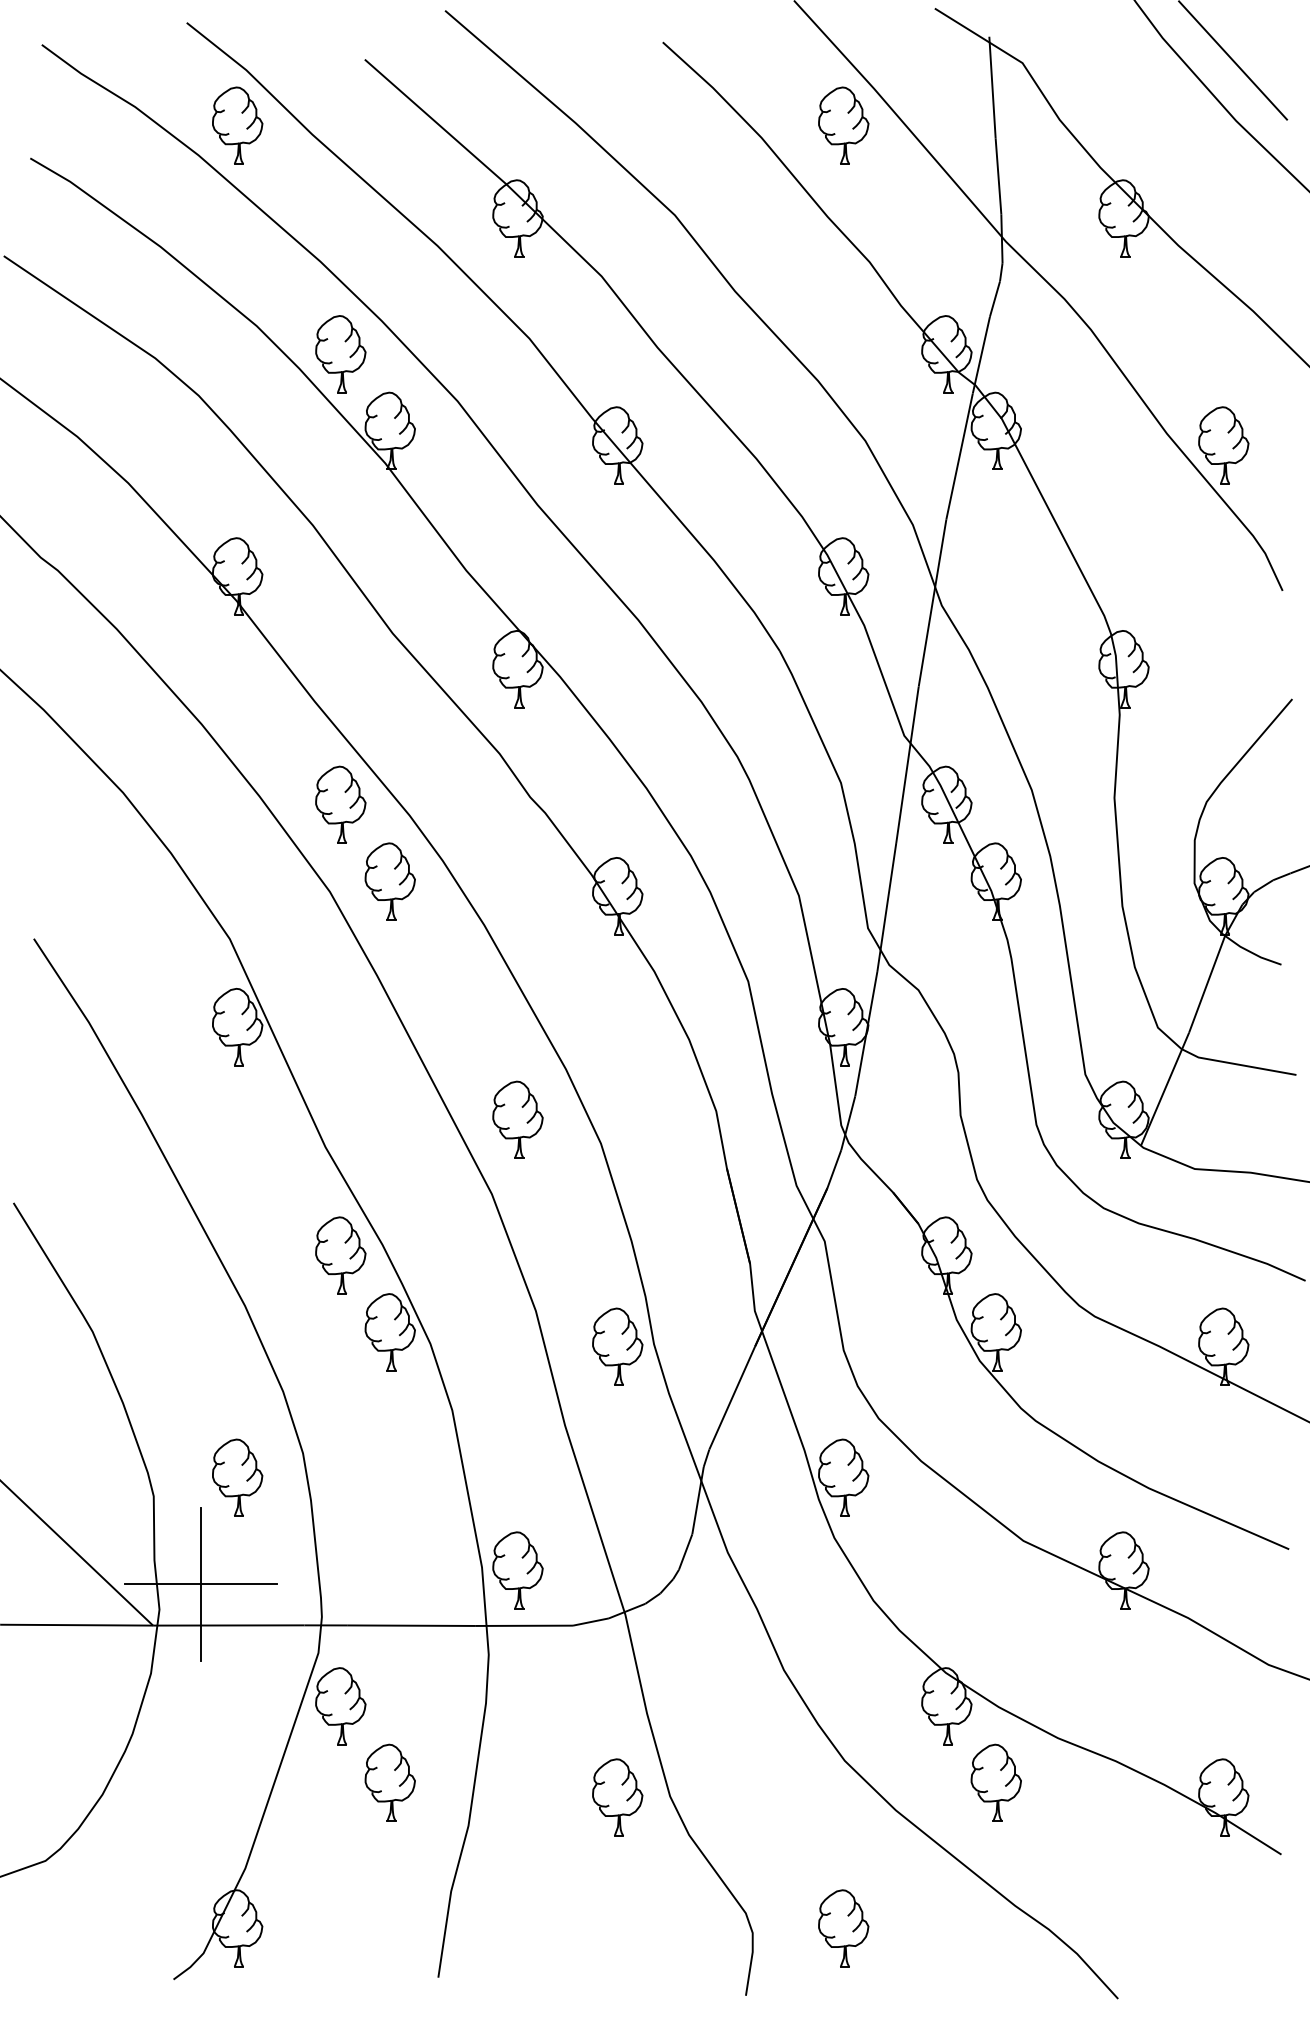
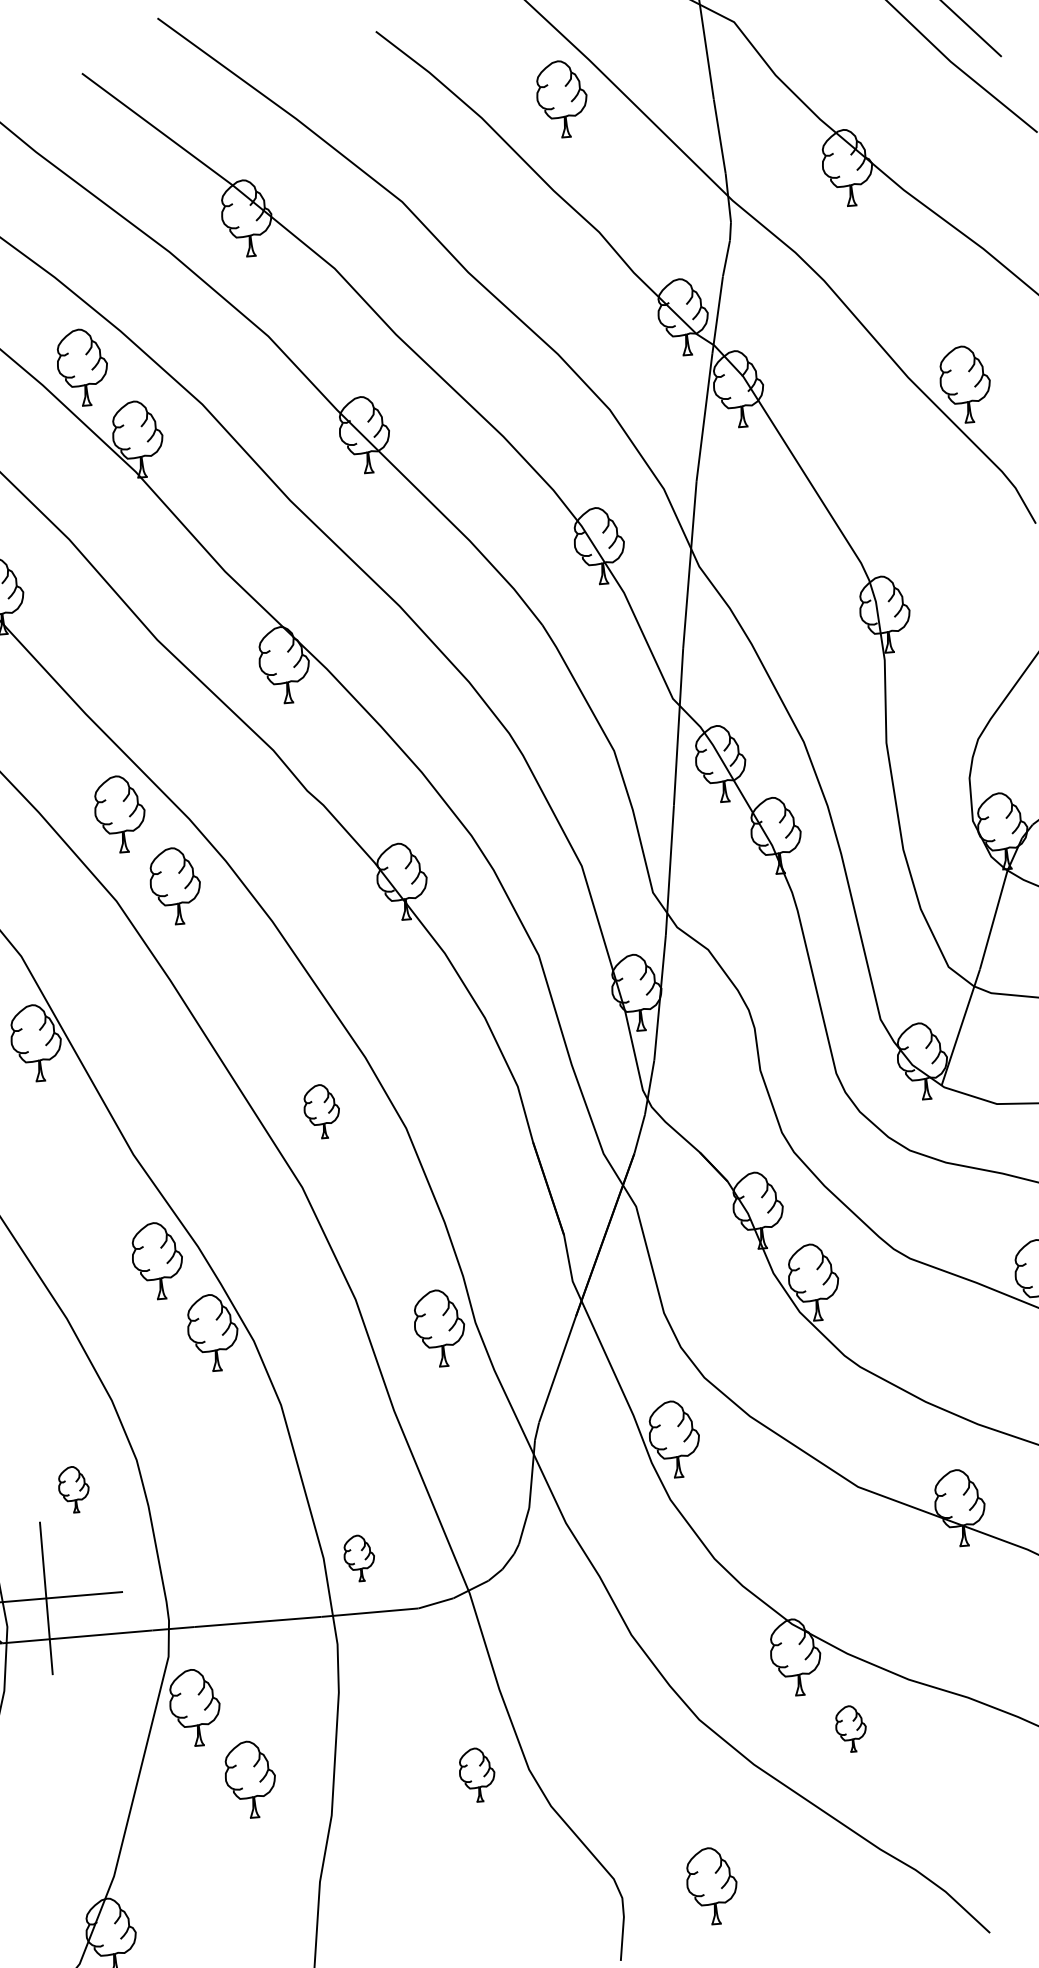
part: (517, 1119) -> (321, 1111), size x0.7
part: (237, 1477) -> (73, 1489), size x0.6
part: (517, 1570) -> (359, 1558), size x0.6
part: (995, 1782) -> (850, 1728), size x0.6
part: (617, 1797) -> (477, 1775), size x0.7

